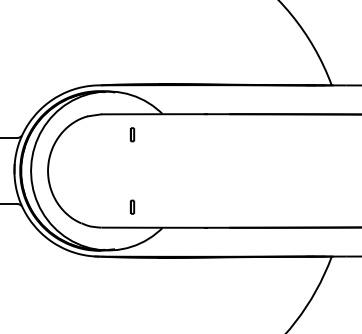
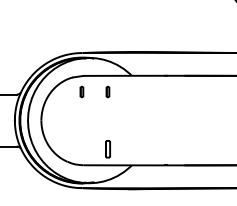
part: (99, 134) -> (81, 91), added
part: (132, 206) -> (108, 148), size x1.6

